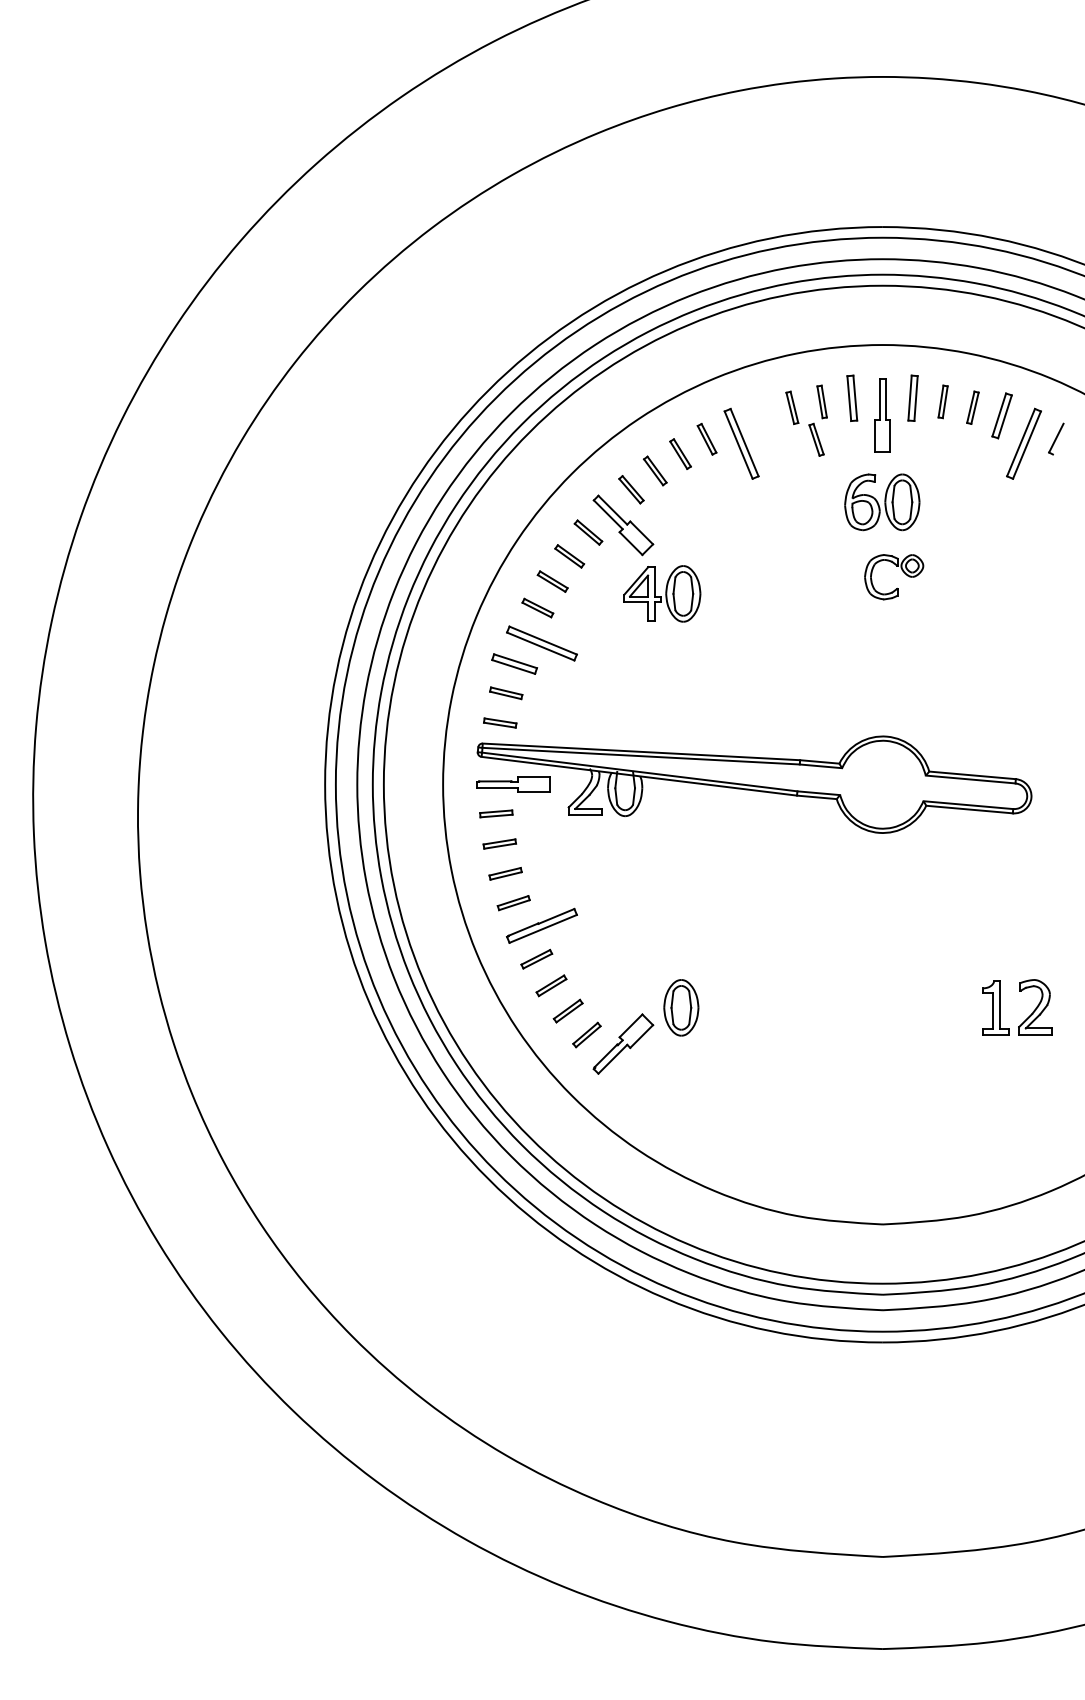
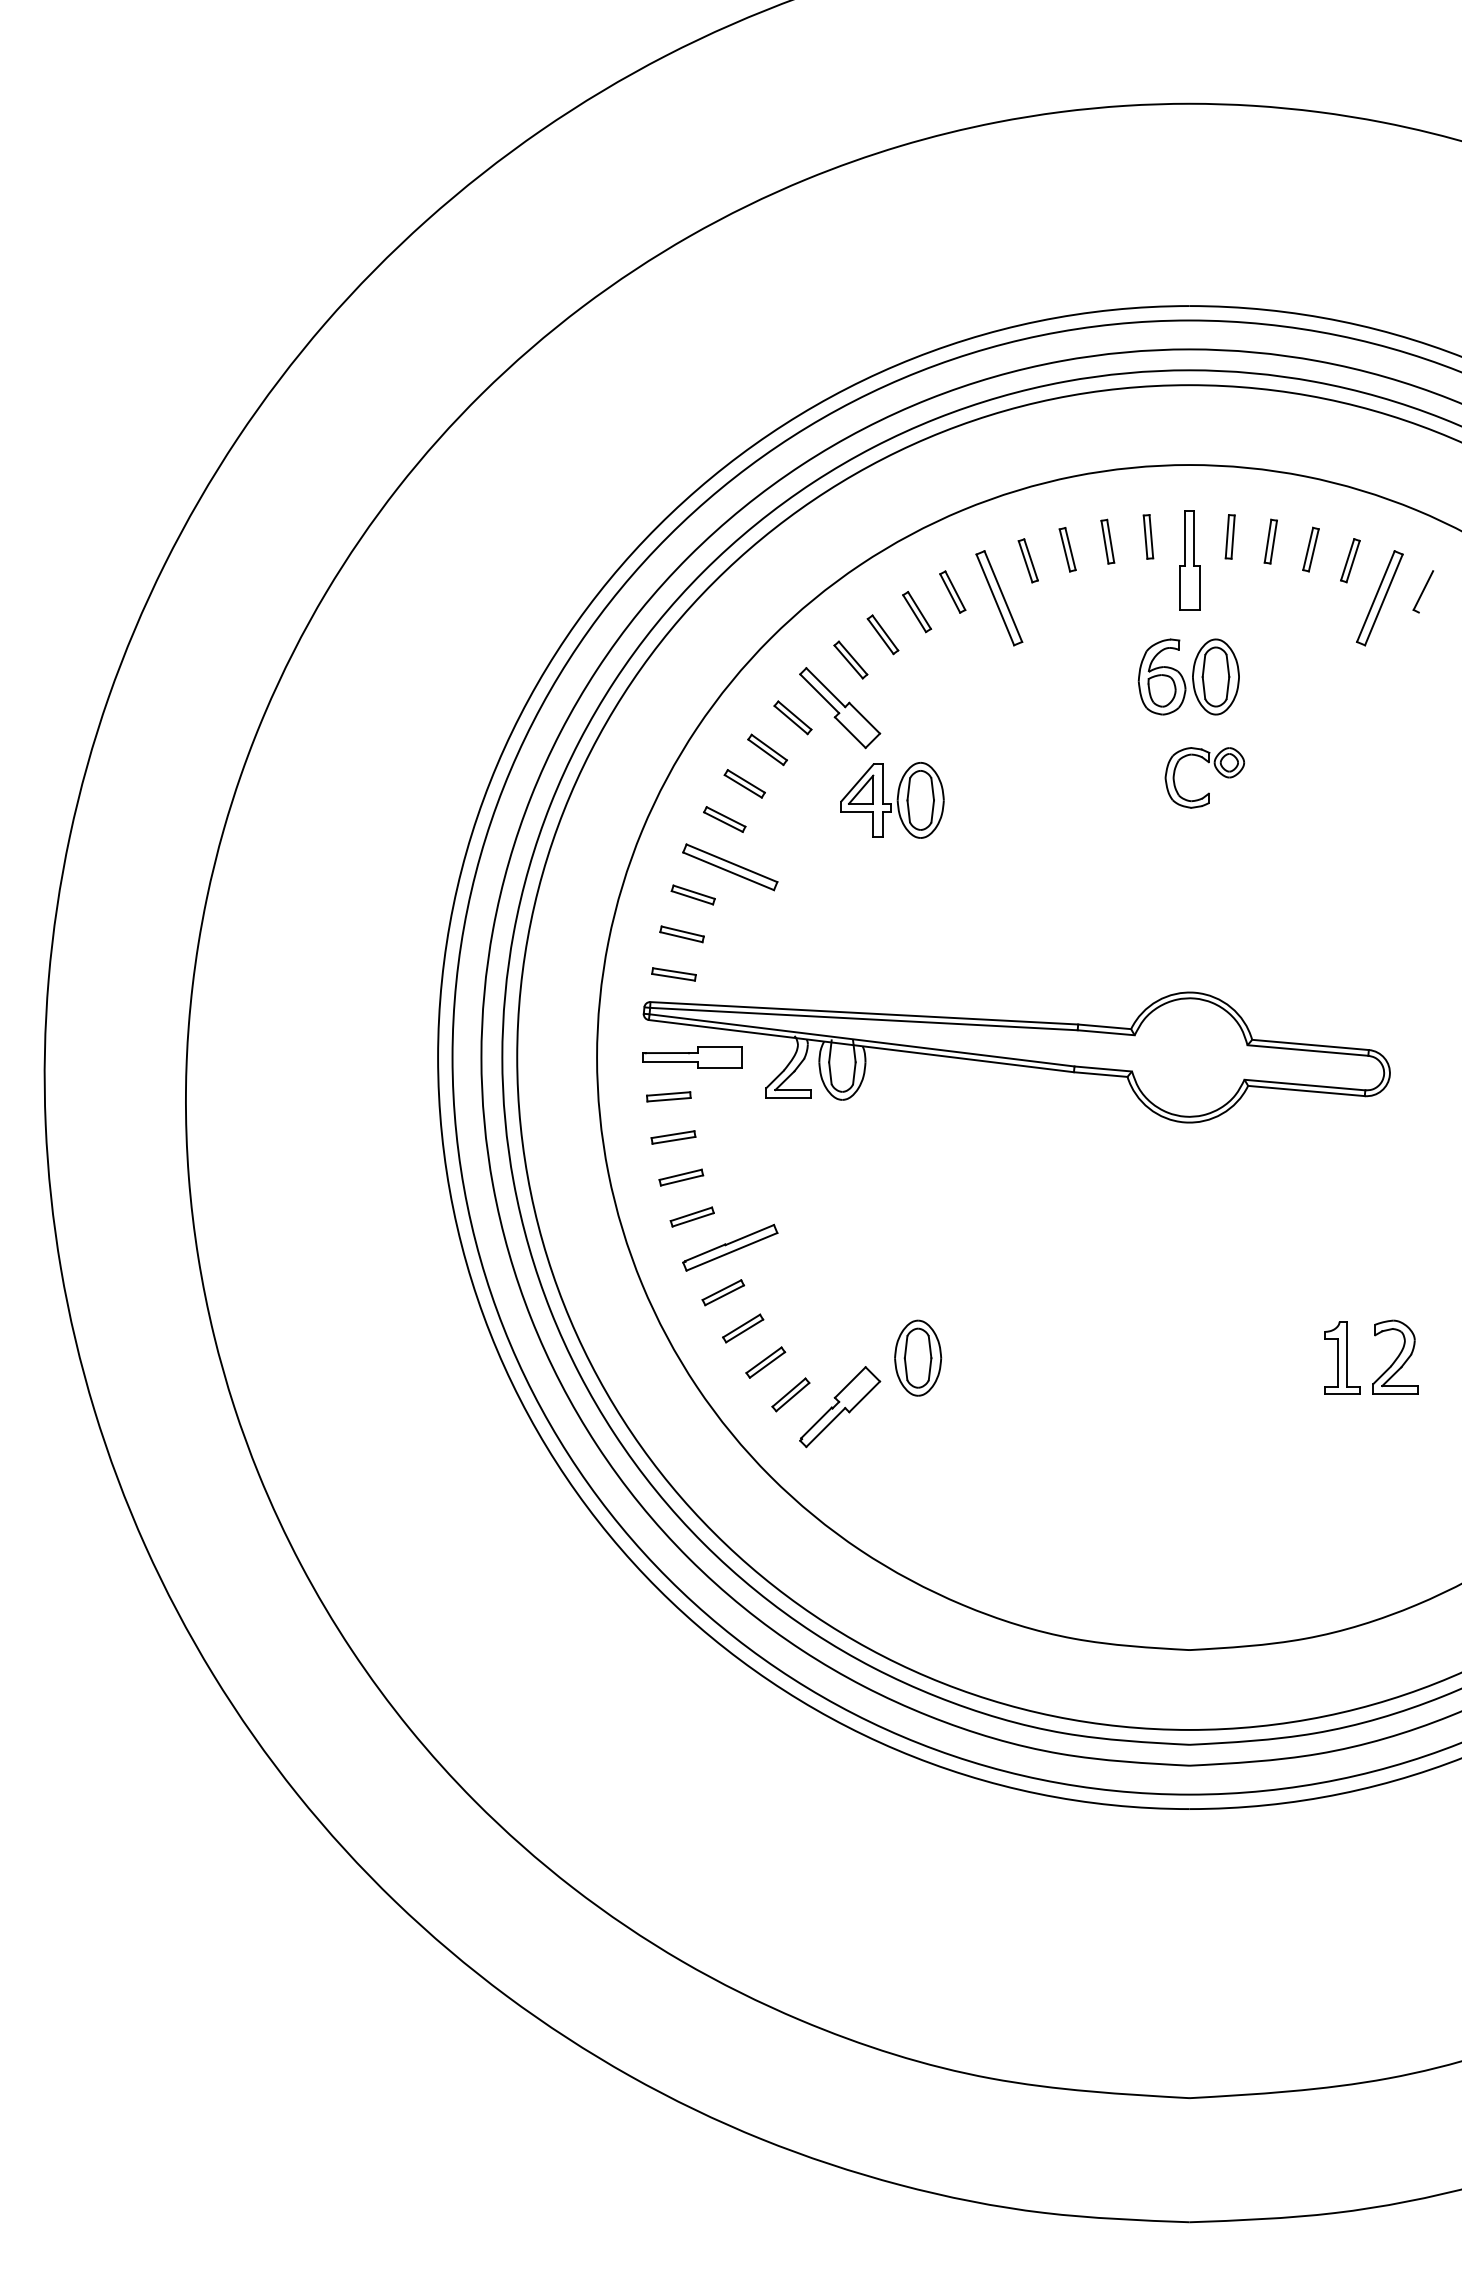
part: (852, 398) -> (1148, 536), size x0.71
part: (912, 398) -> (1229, 536), size x0.71
part: (1002, 415) -> (1350, 560), size x0.71
part: (815, 439) -> (1027, 560), moved
part: (513, 663) -> (692, 894), size x0.71

